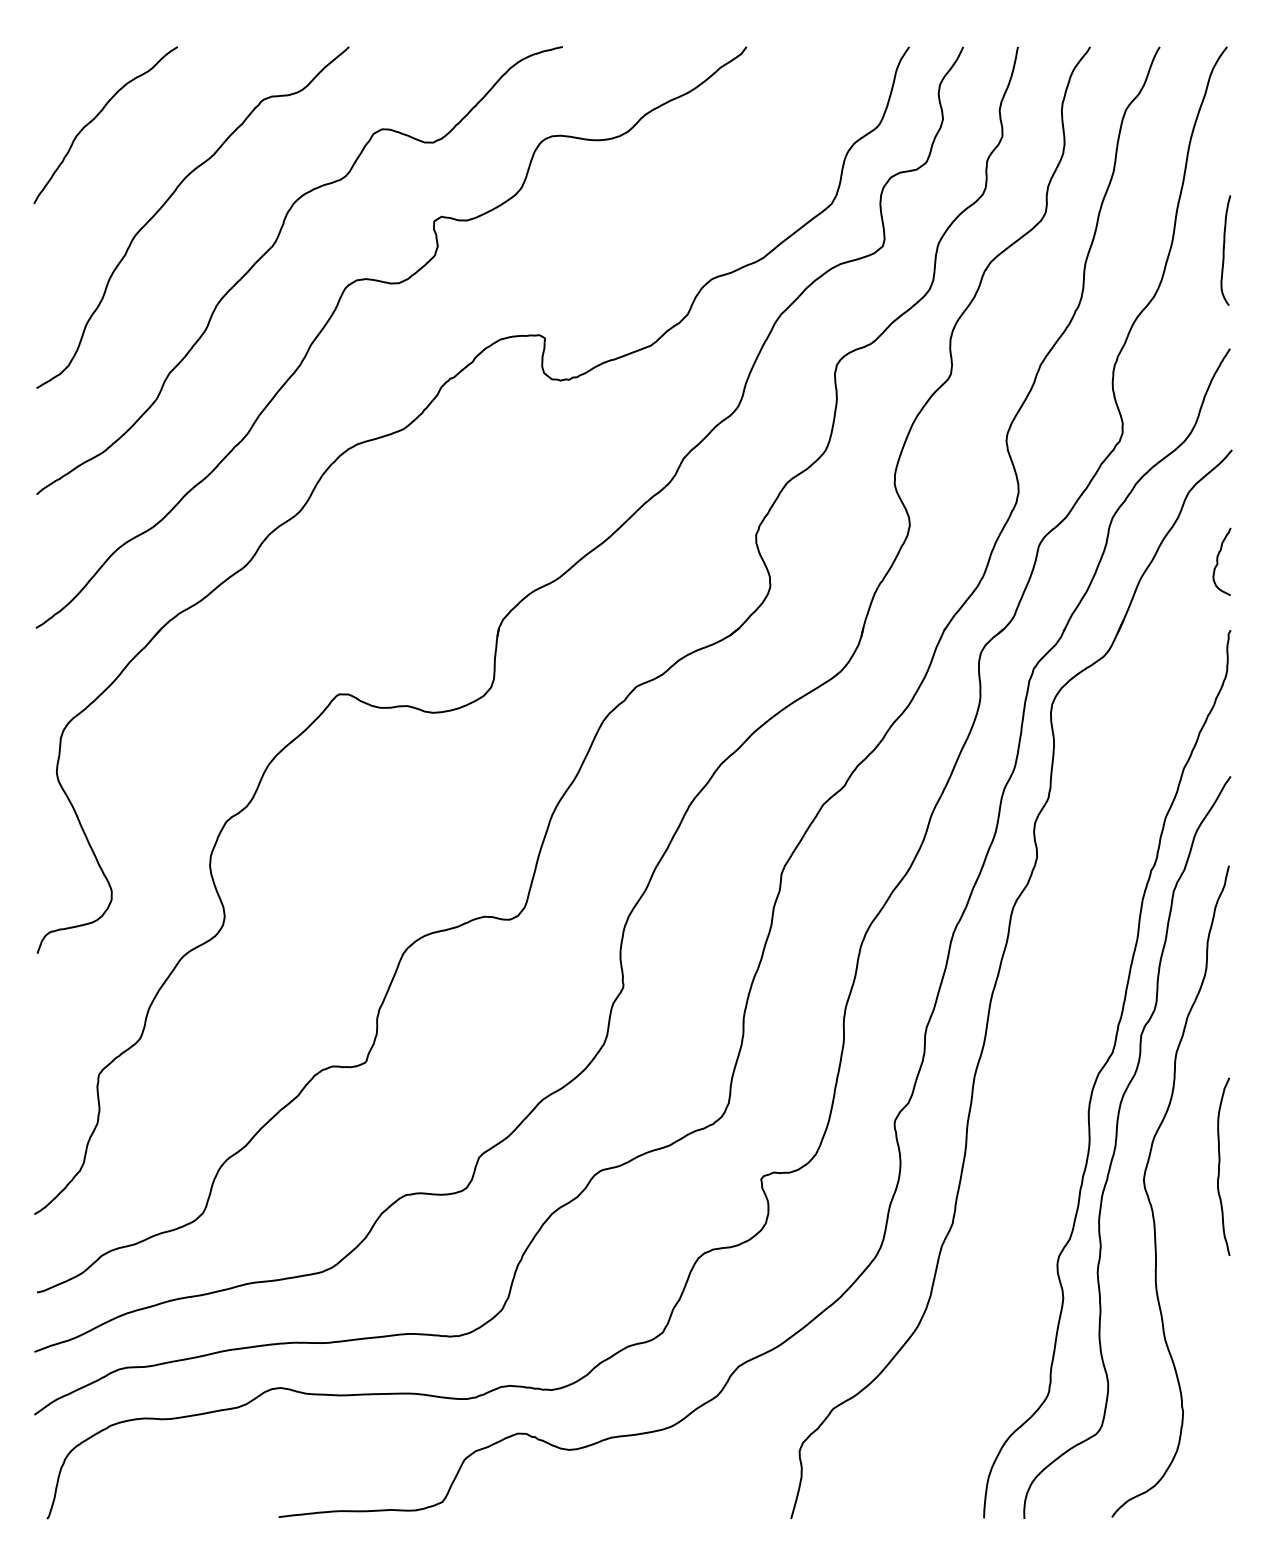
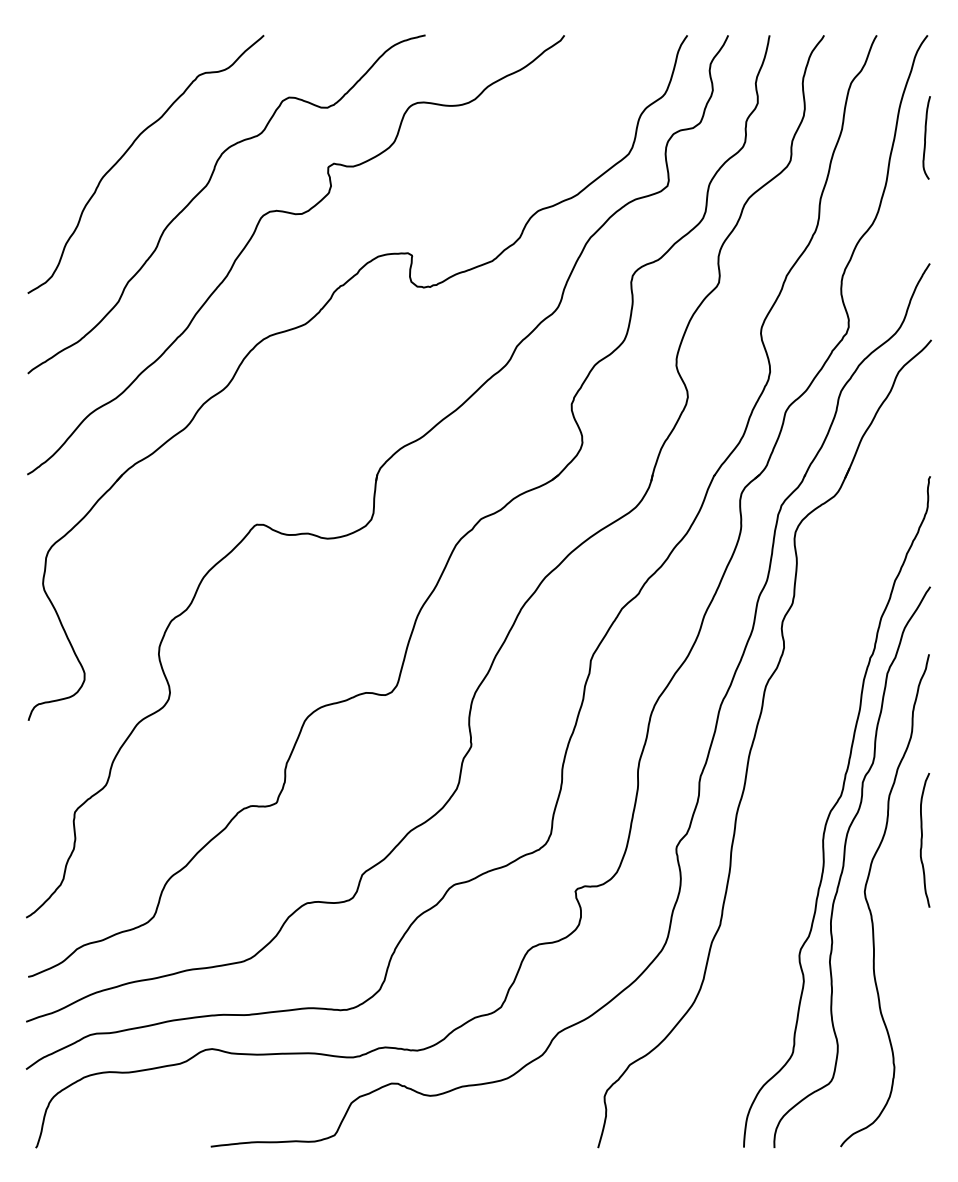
curve: (97, 116) -> (73, 87), removed
curve: (1224, 250) -> (925, 137), moved
curve: (1218, 561) -> (921, 424), removed
curve: (1220, 1164) -> (922, 838), moved

